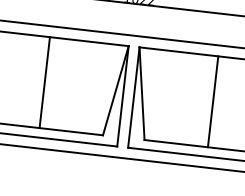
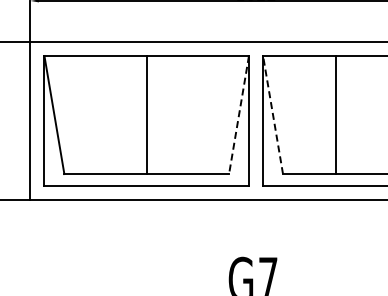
line: (116, 91) -> (239, 115), solid -> dashed
line: (142, 94) -> (273, 115), solid -> dashed
line: (213, 102) -> (336, 115), moved

